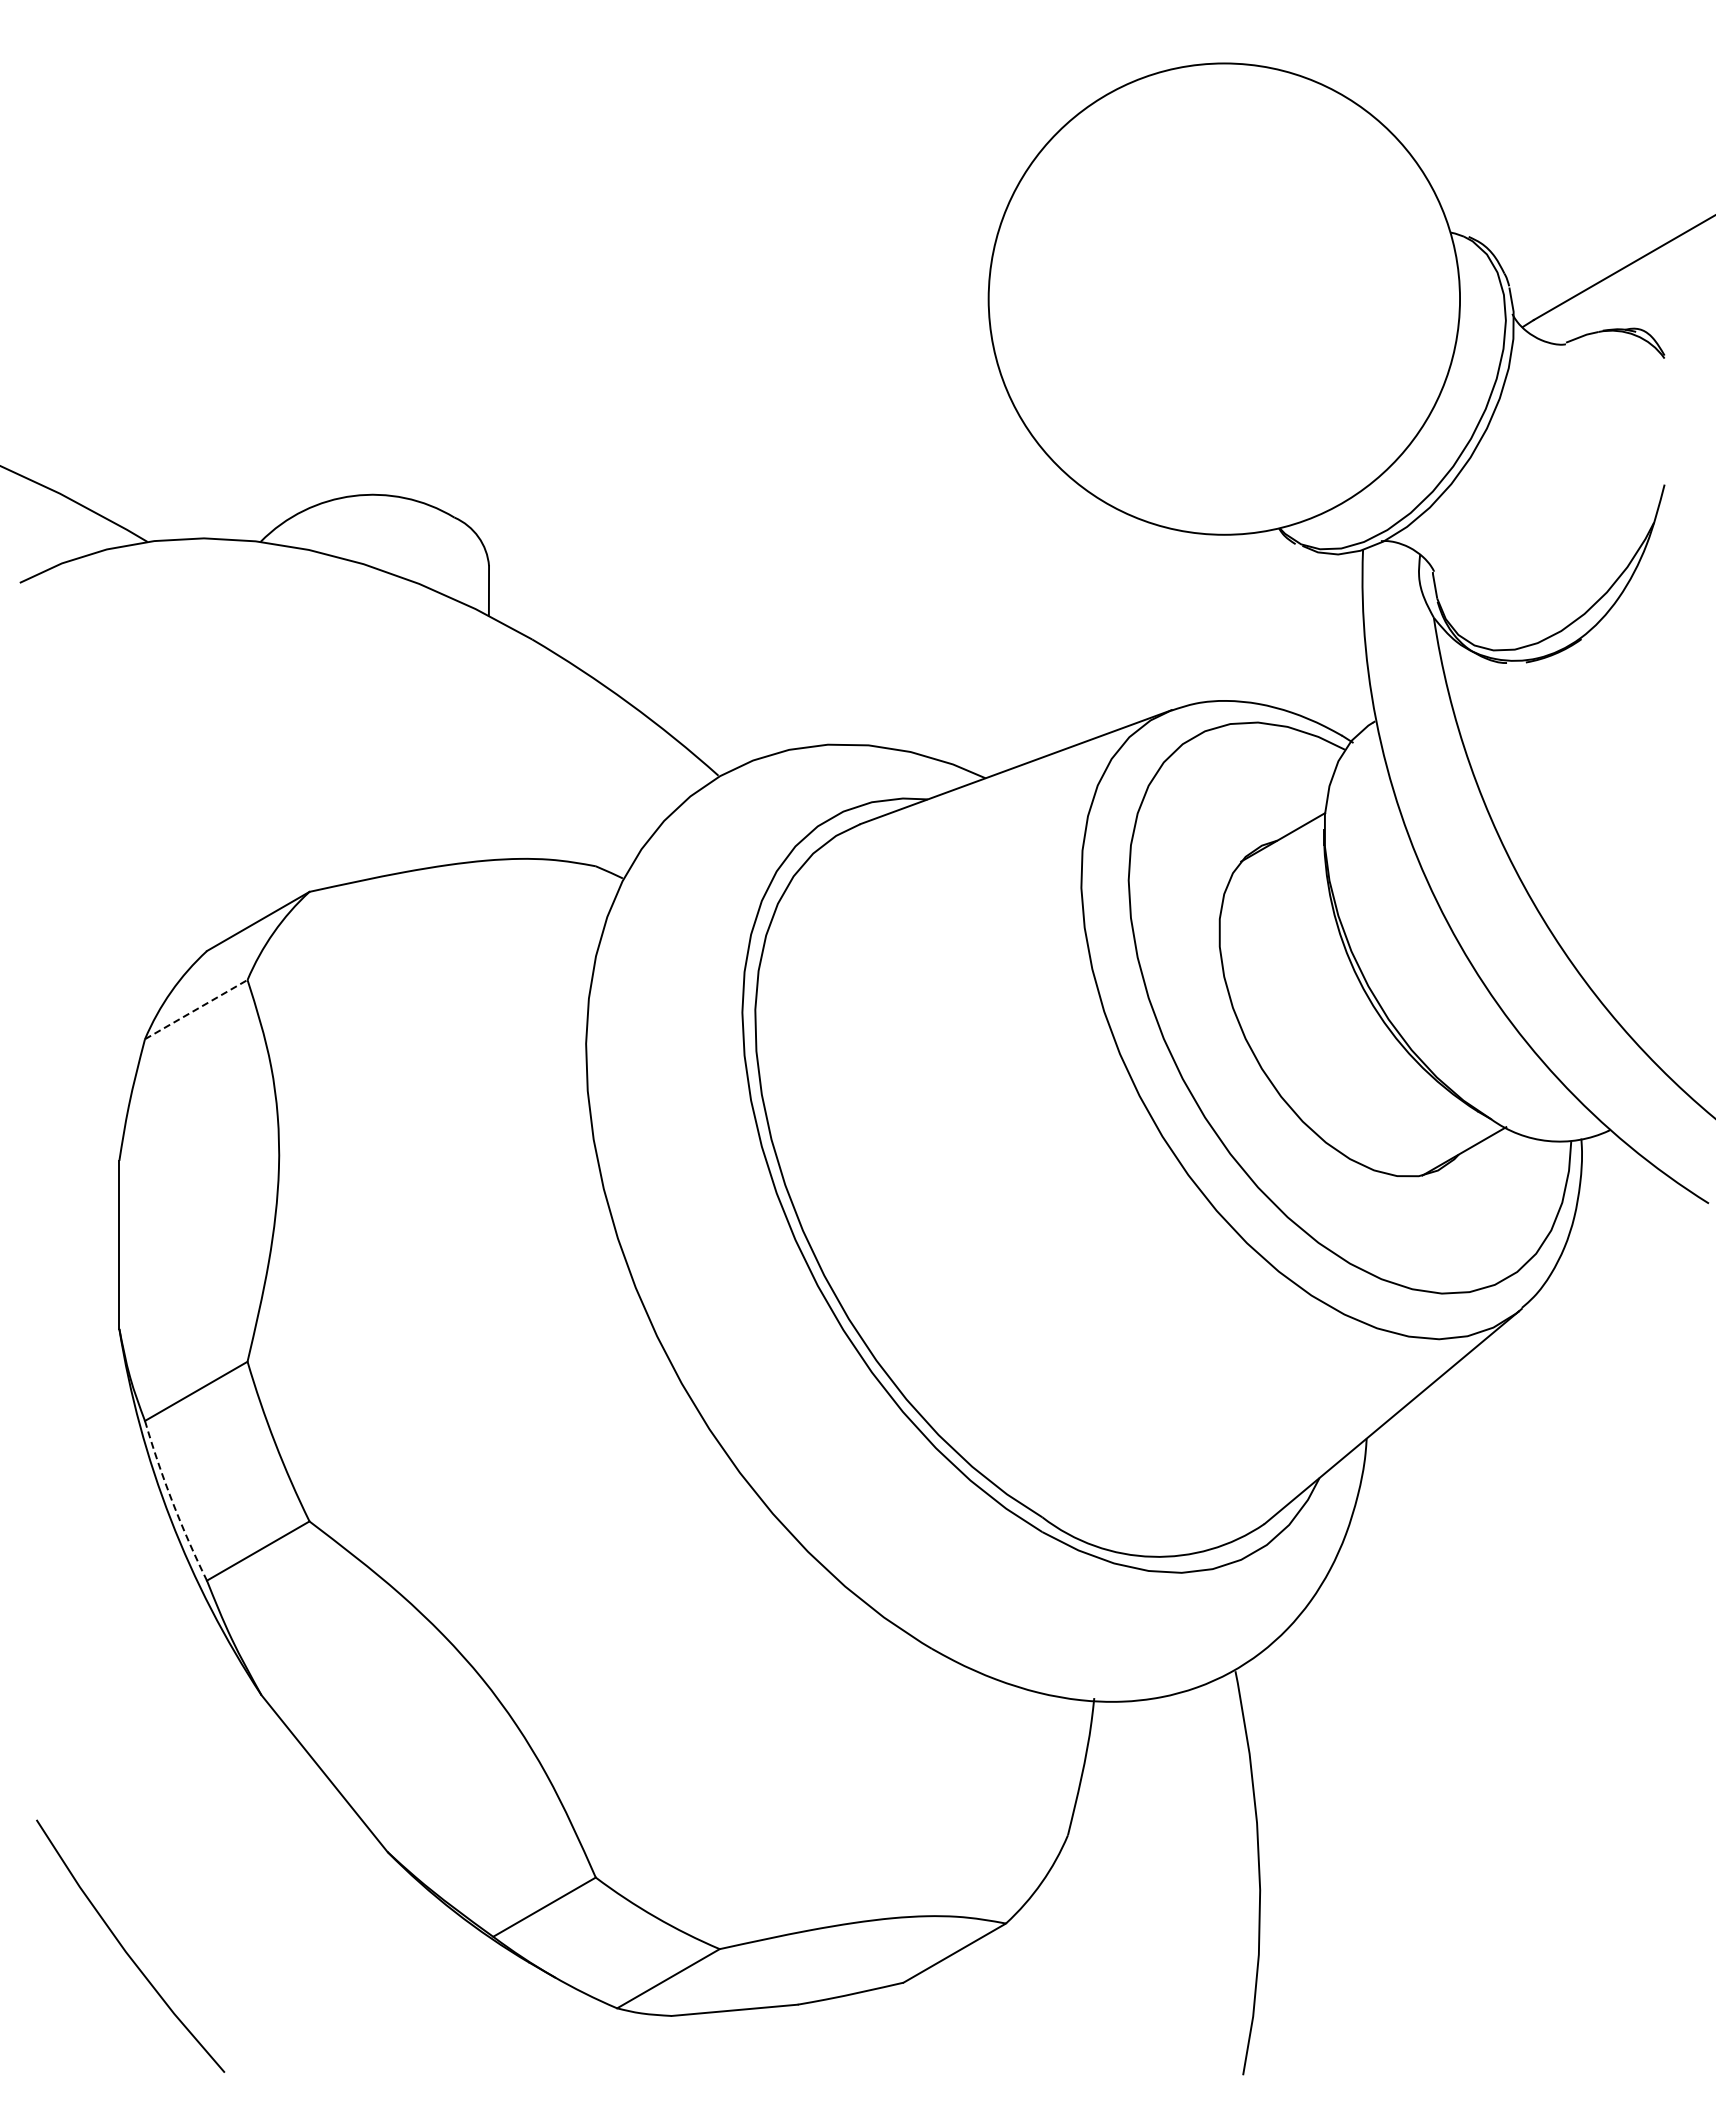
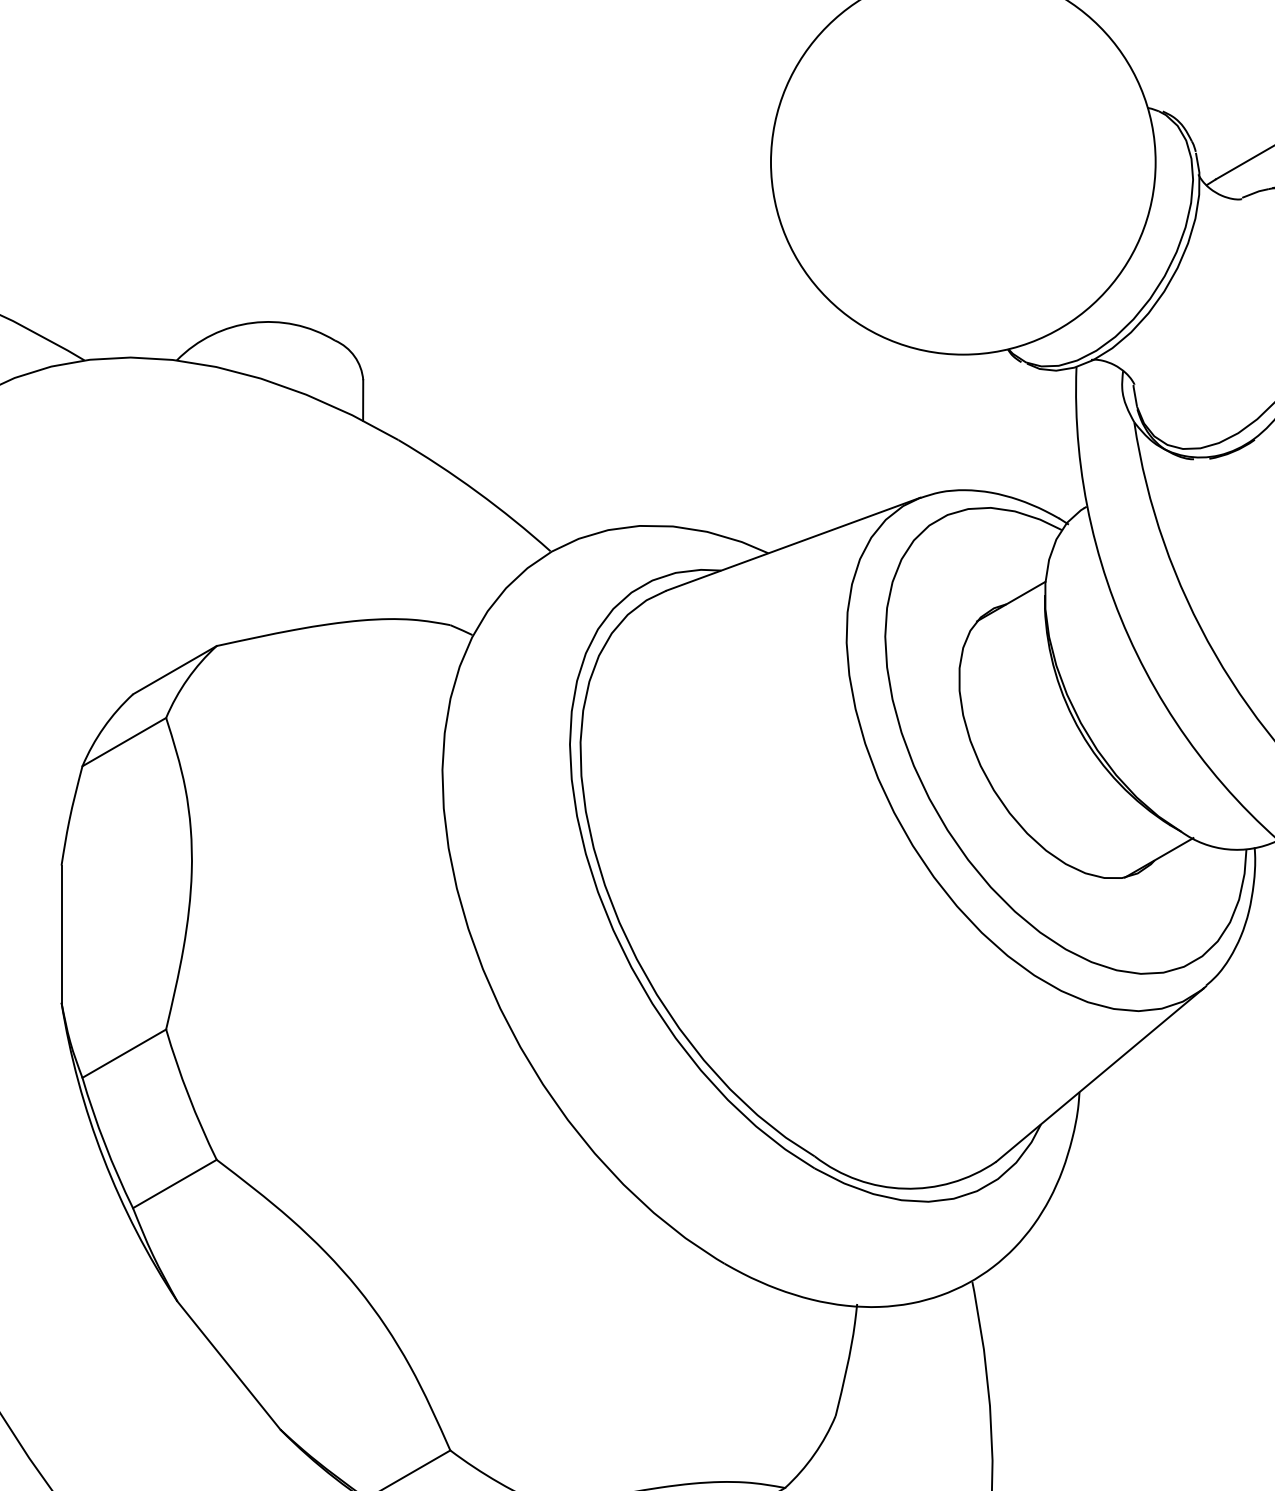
line: (196, 1009) -> (124, 742), dashed -> solid
arc: (172, 1502) -> (104, 1144), dashed -> solid

